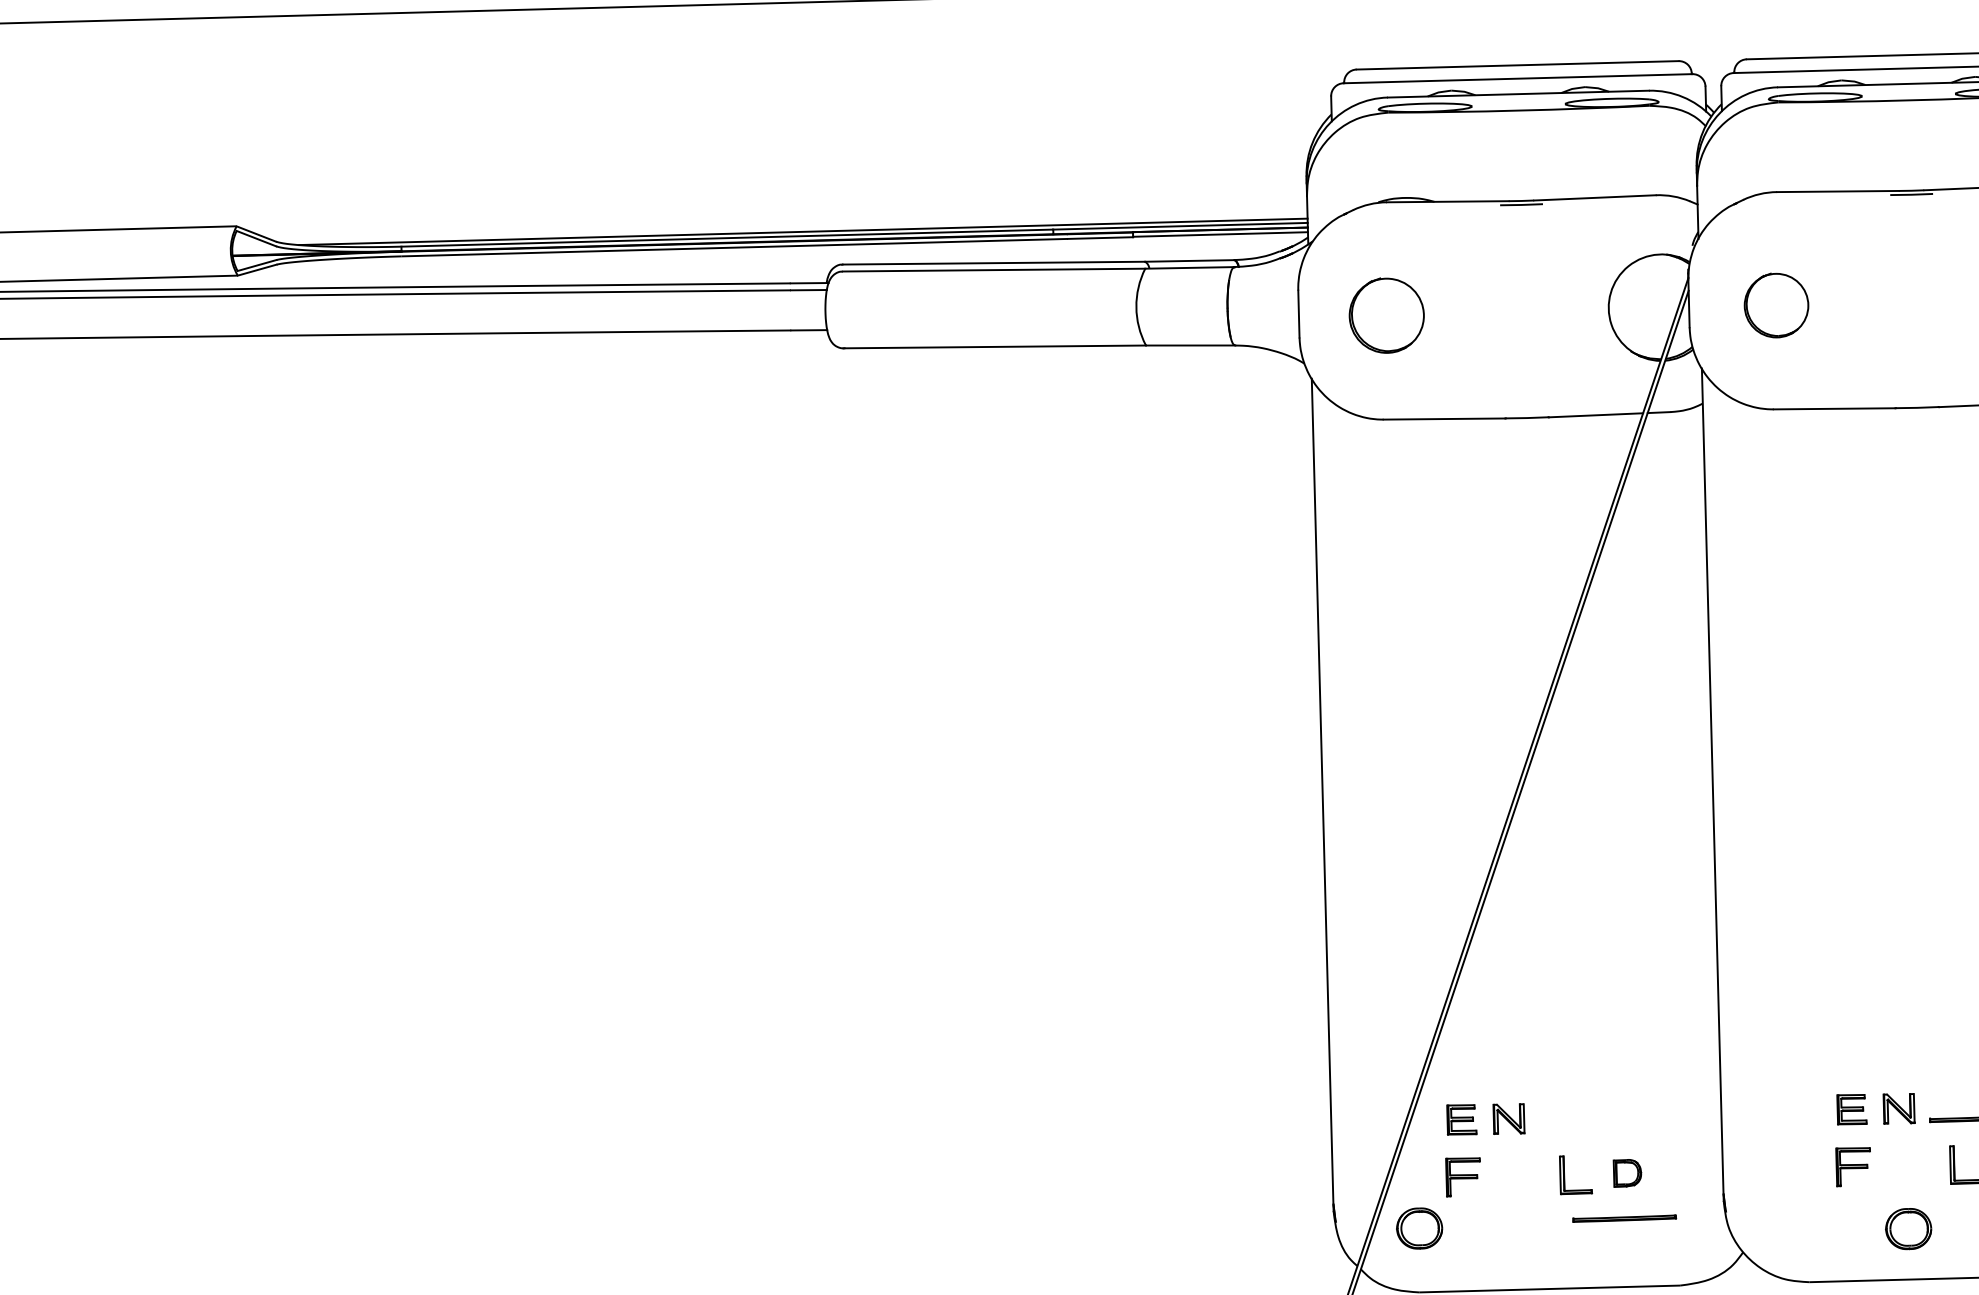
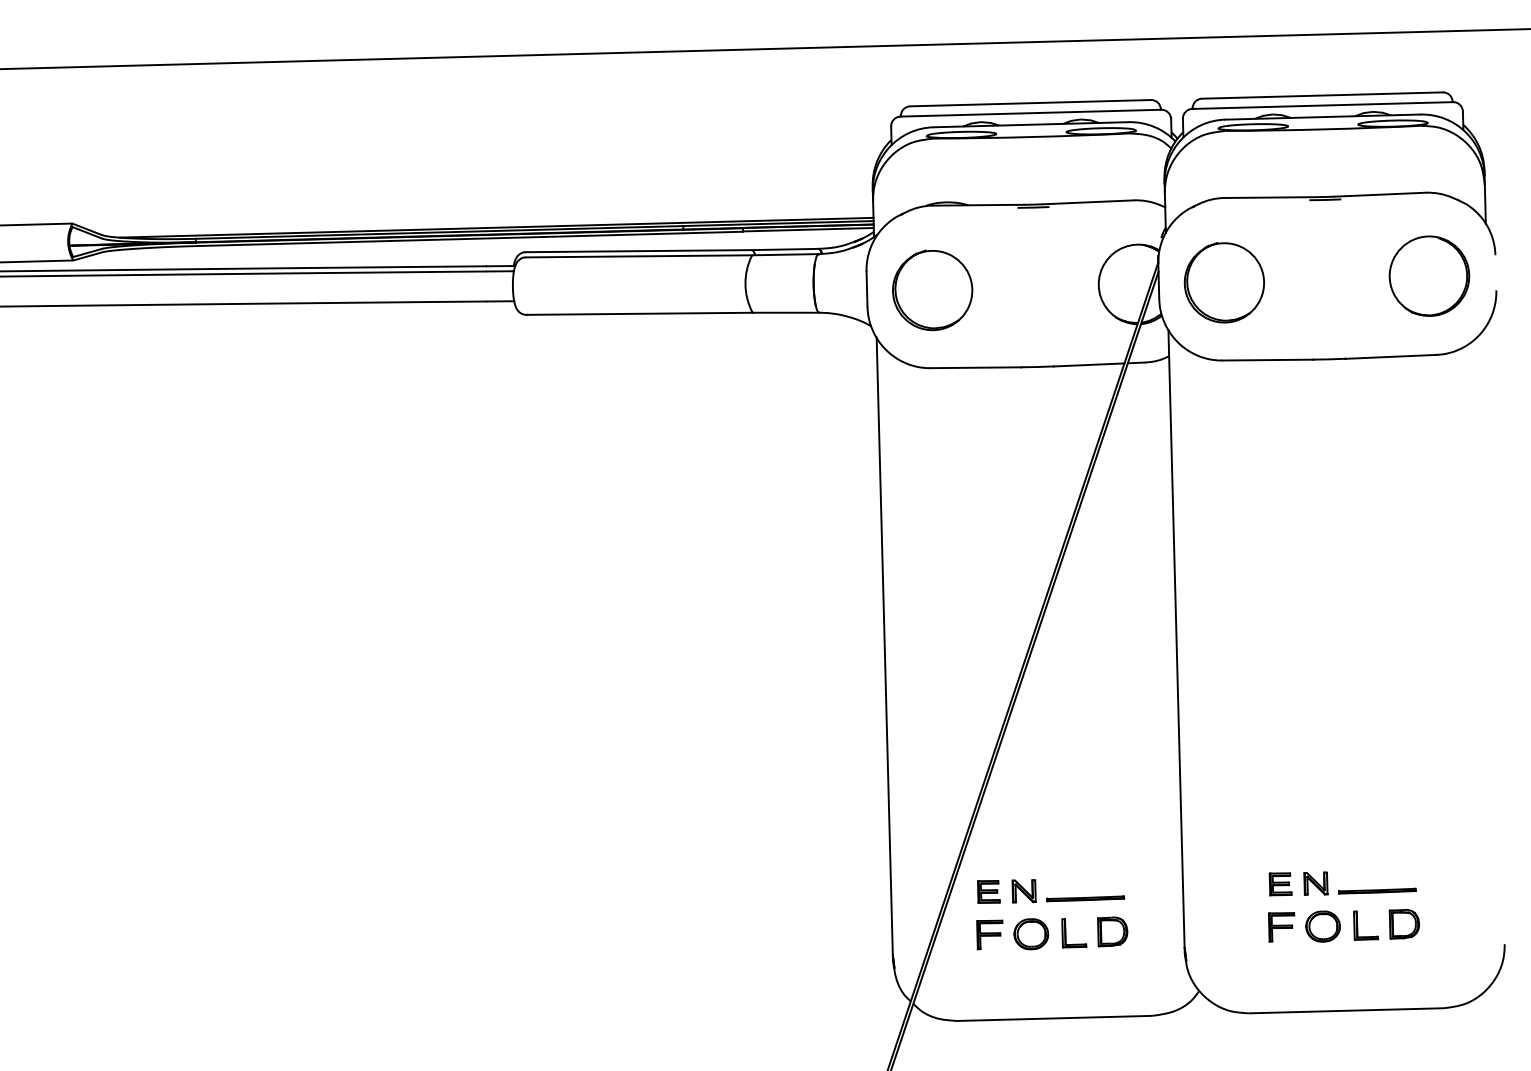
part: (1775, 305) -> (1223, 282), size x1.67
part: (1386, 315) -> (932, 290), size x1.43
part: (1627, 1172) -> (1112, 931), size x1.43
part: (1624, 1218) -> (1085, 898), moved
part: (1419, 1228) -> (1031, 934), moved
part: (1907, 1228) -> (1322, 926), moved

